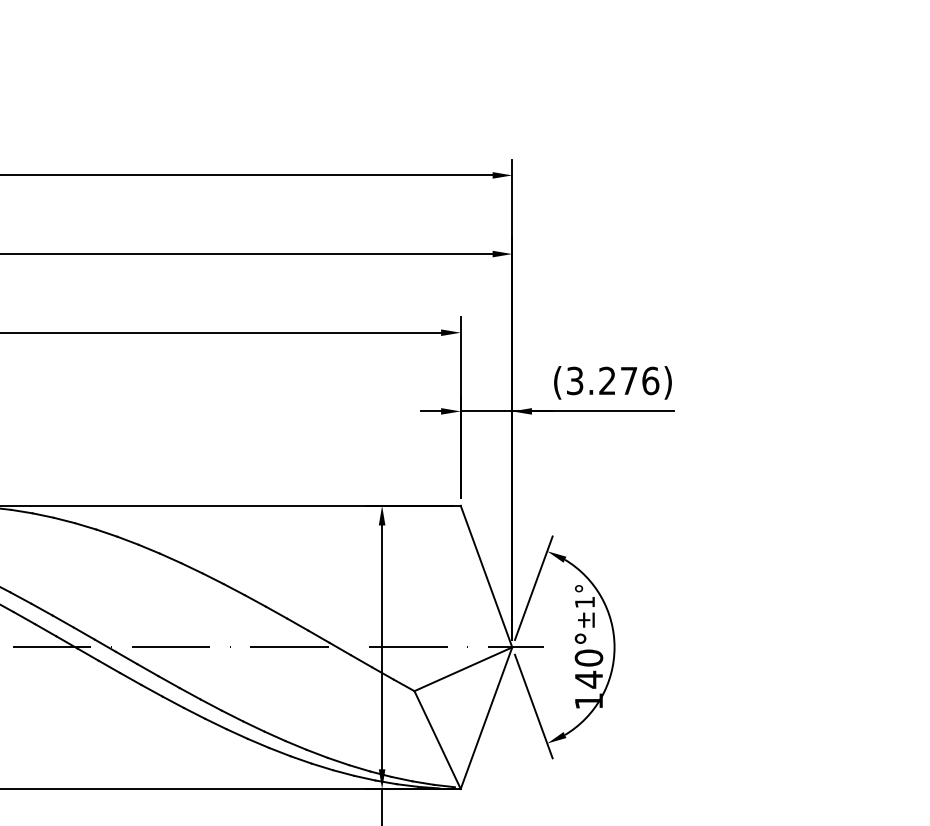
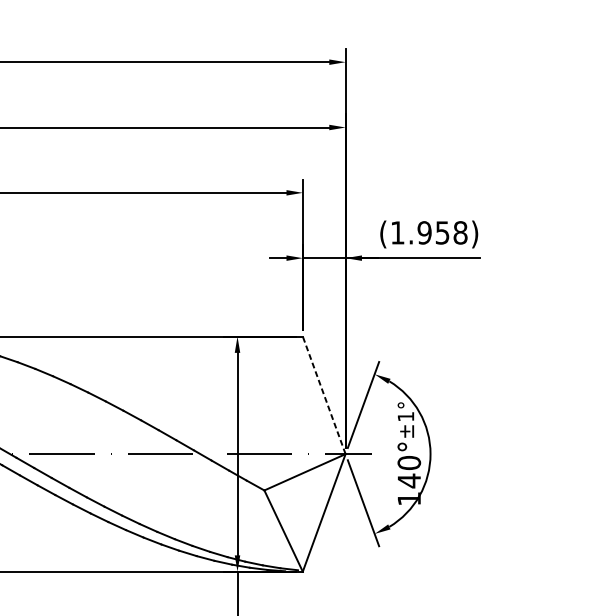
text: (613, 380) -> (429, 232), (3.276) -> (1.958)
line: (486, 576) -> (324, 395), solid -> dashed

